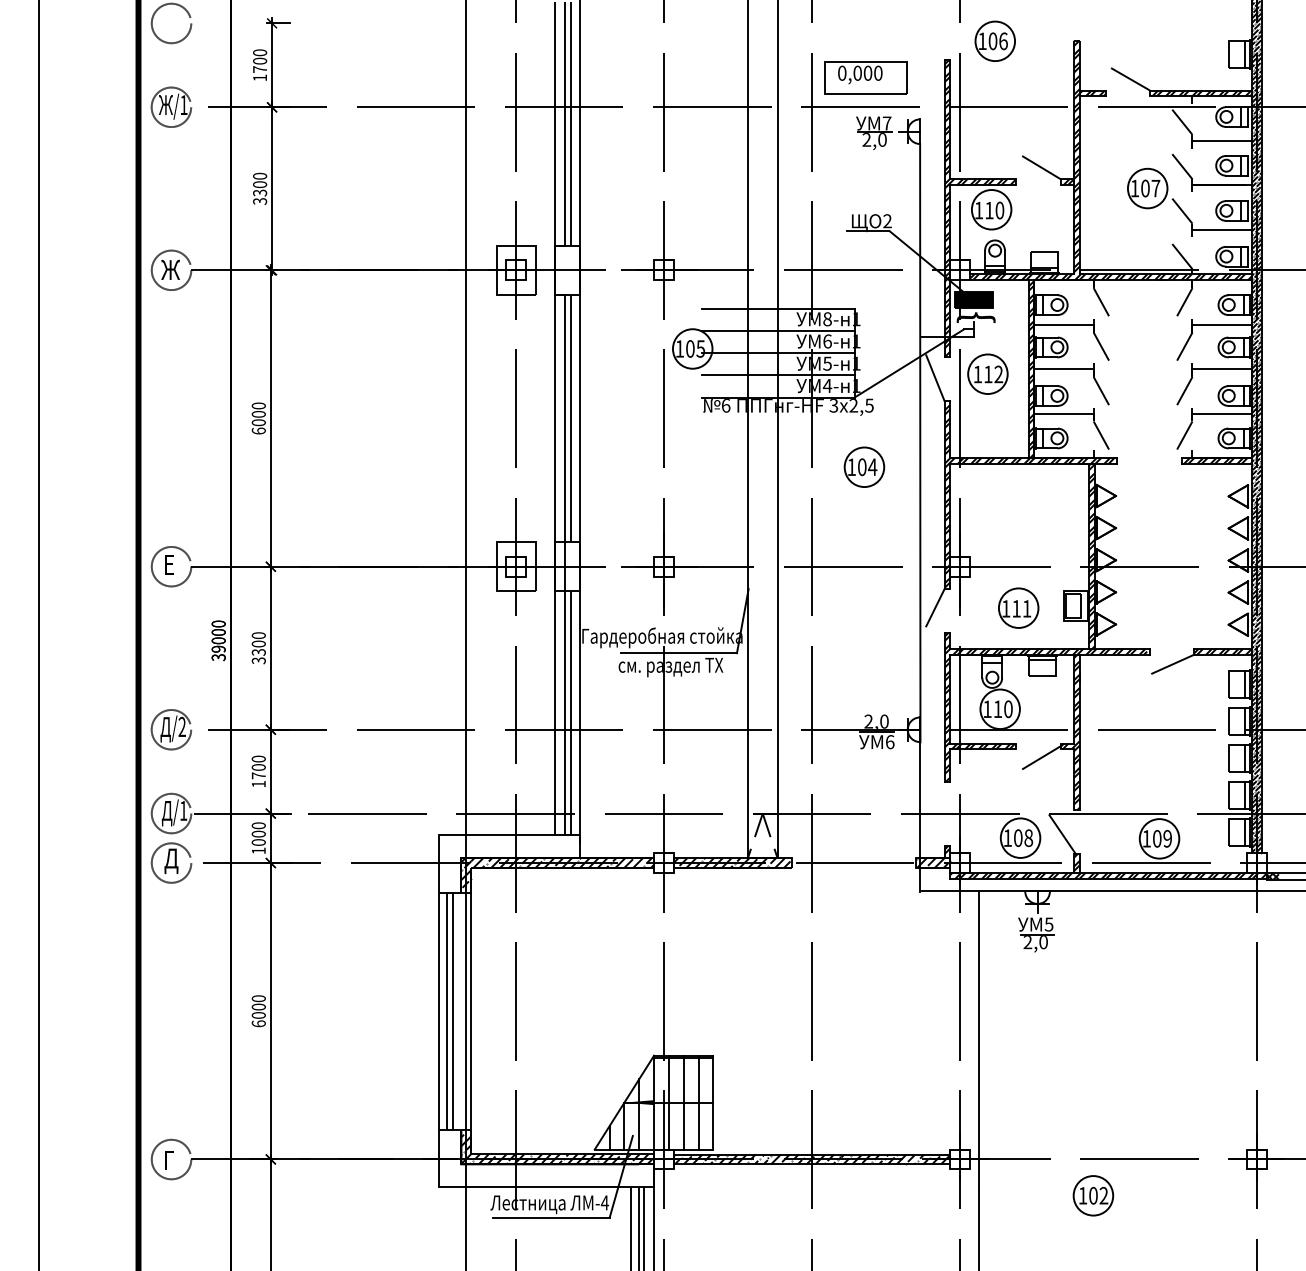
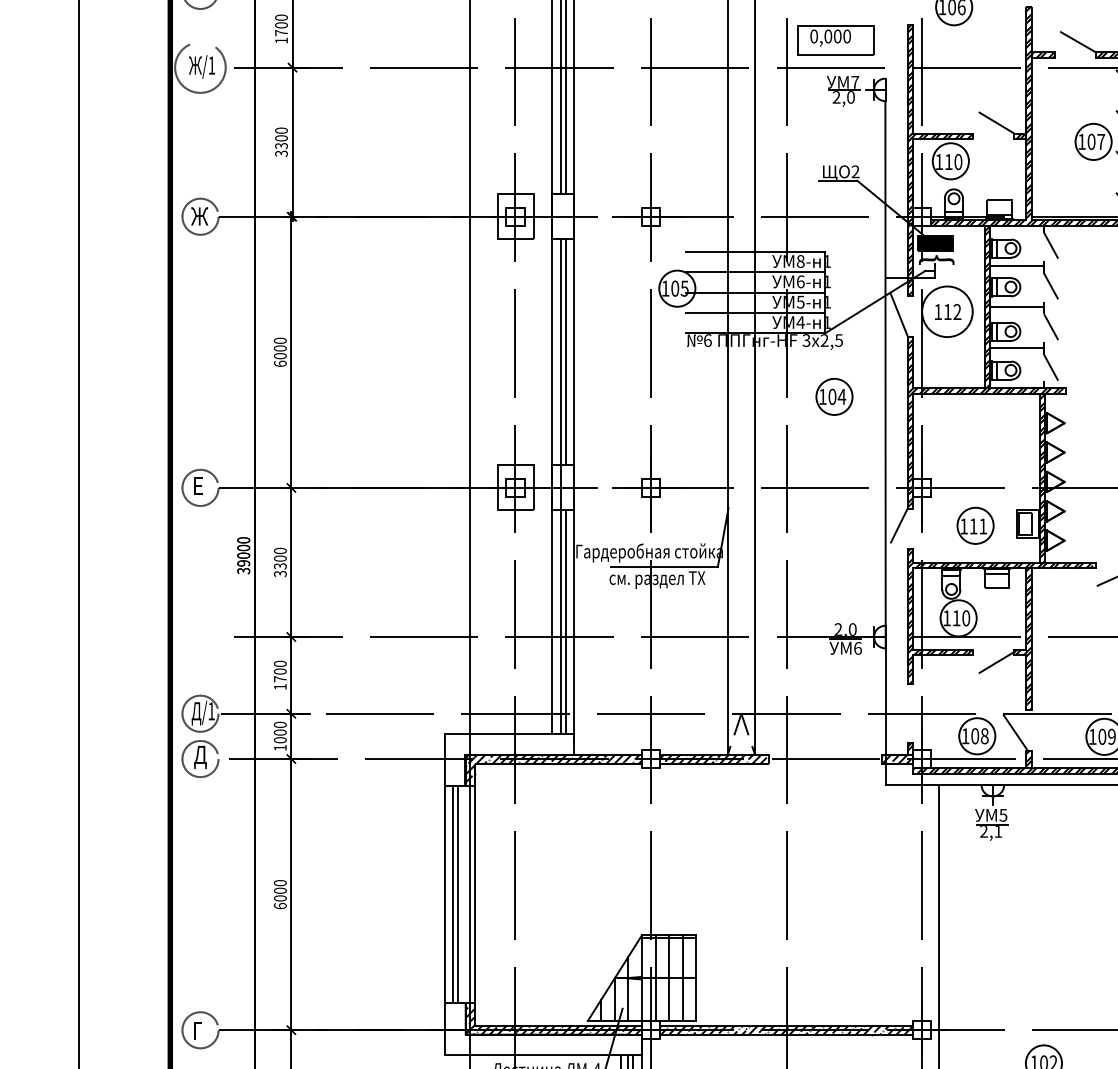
circle: (171, 107) -> (200, 67), size x1.4
circle: (987, 374) -> (947, 312), size x1.4
part: (171, 729) -> (200, 636), removed
text: (1043, 942) -> (998, 831), 2,0 -> 2,1

